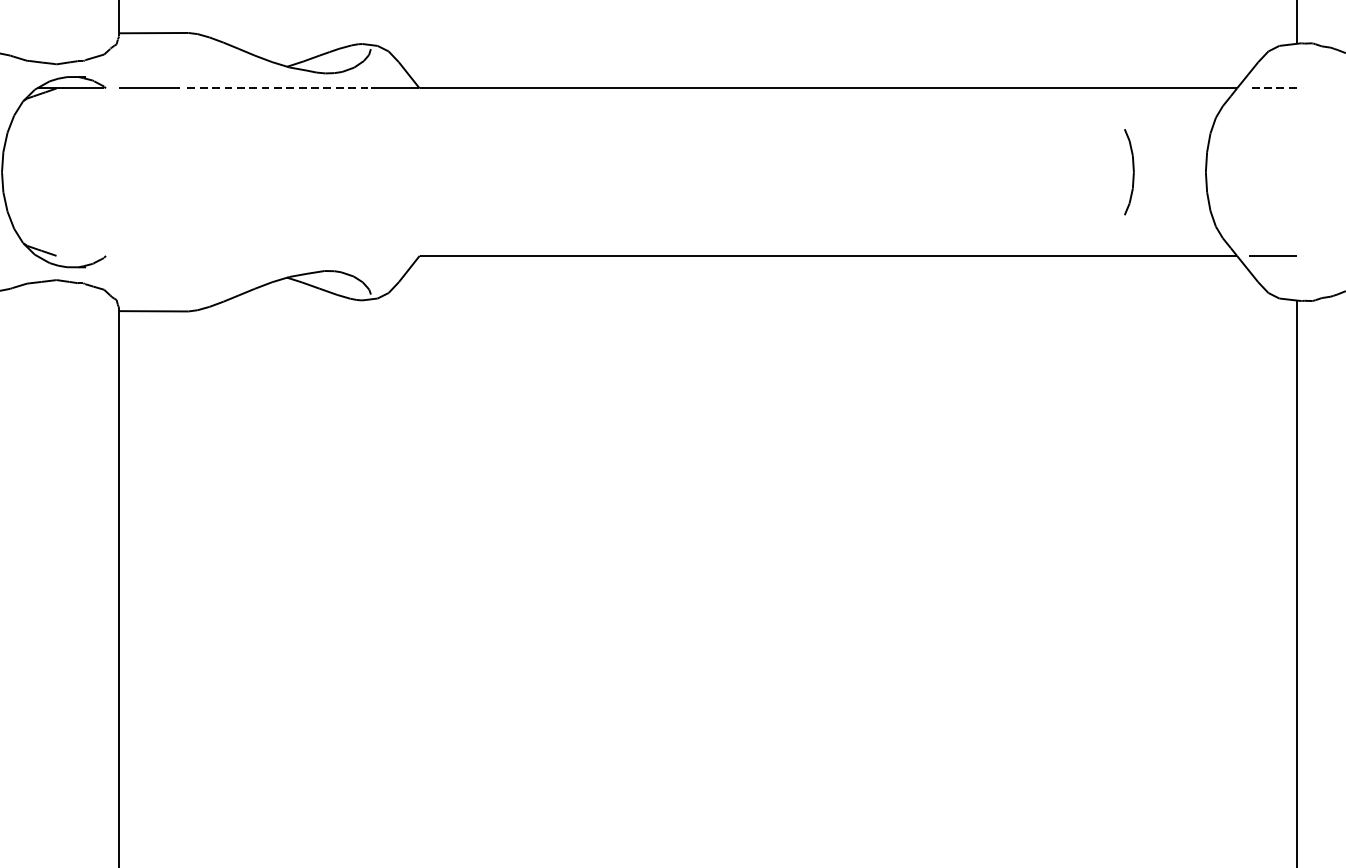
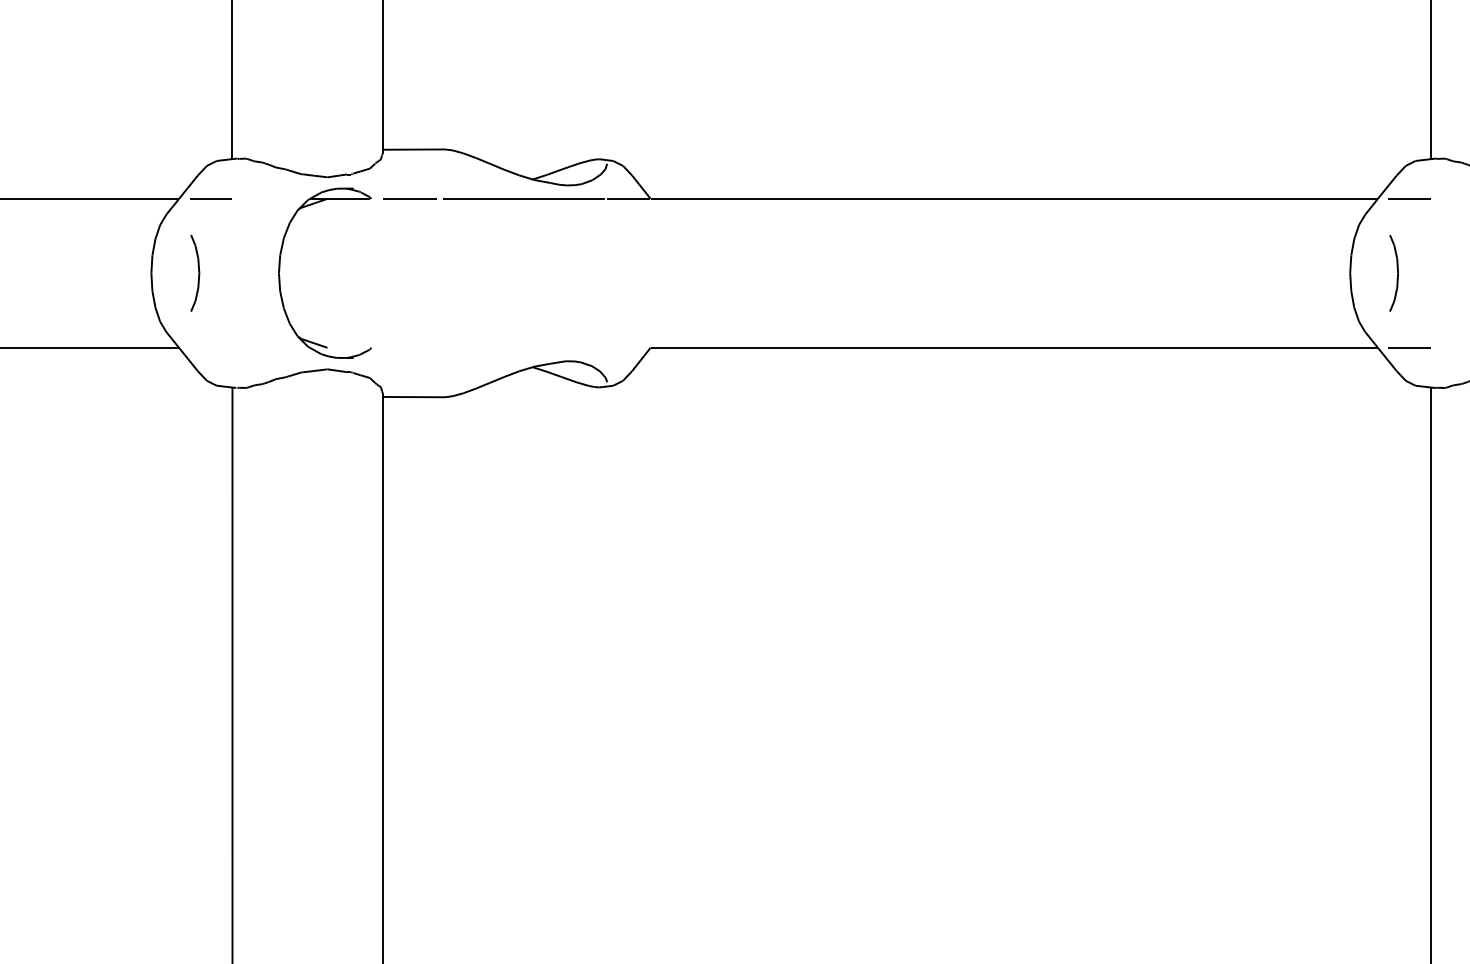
line: (277, 88) -> (524, 198), dashed -> solid
line: (1272, 88) -> (1409, 198), dashed -> solid
part: (1128, 172) -> (1393, 273), moved

